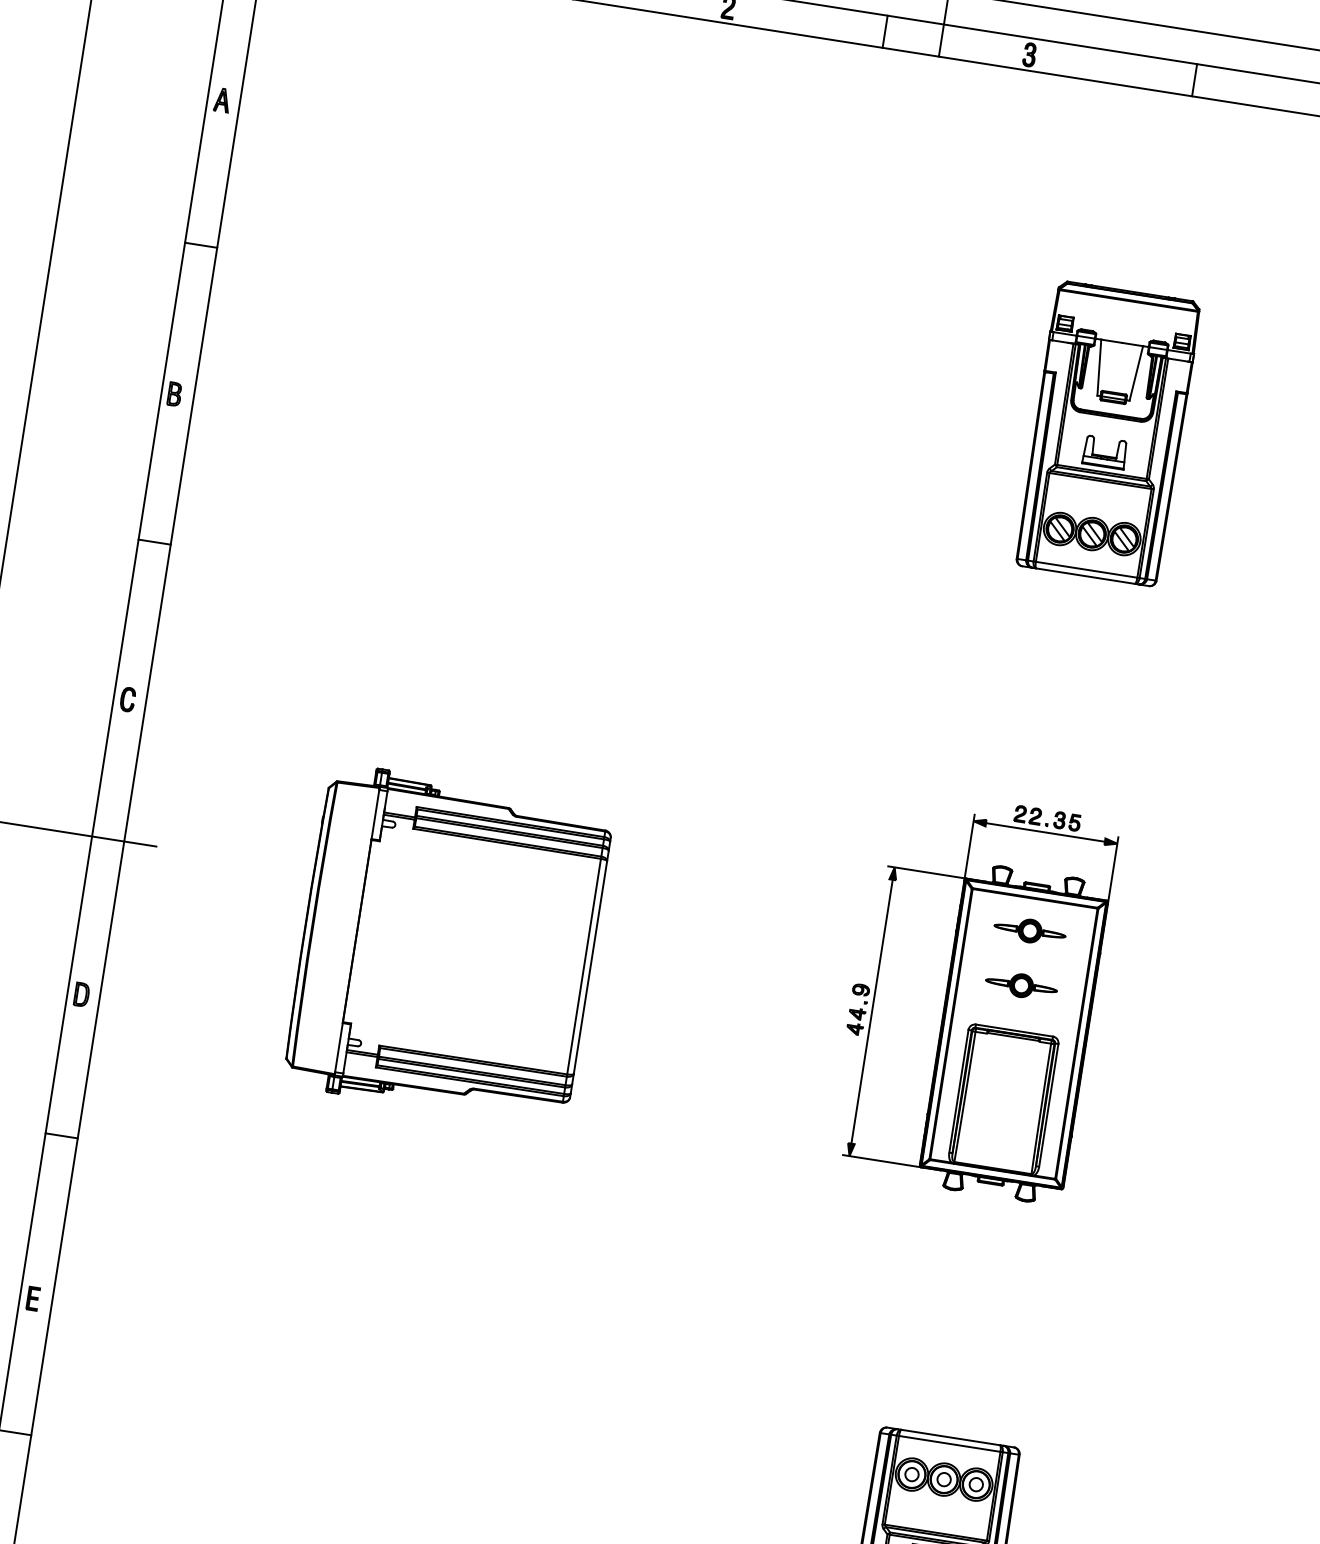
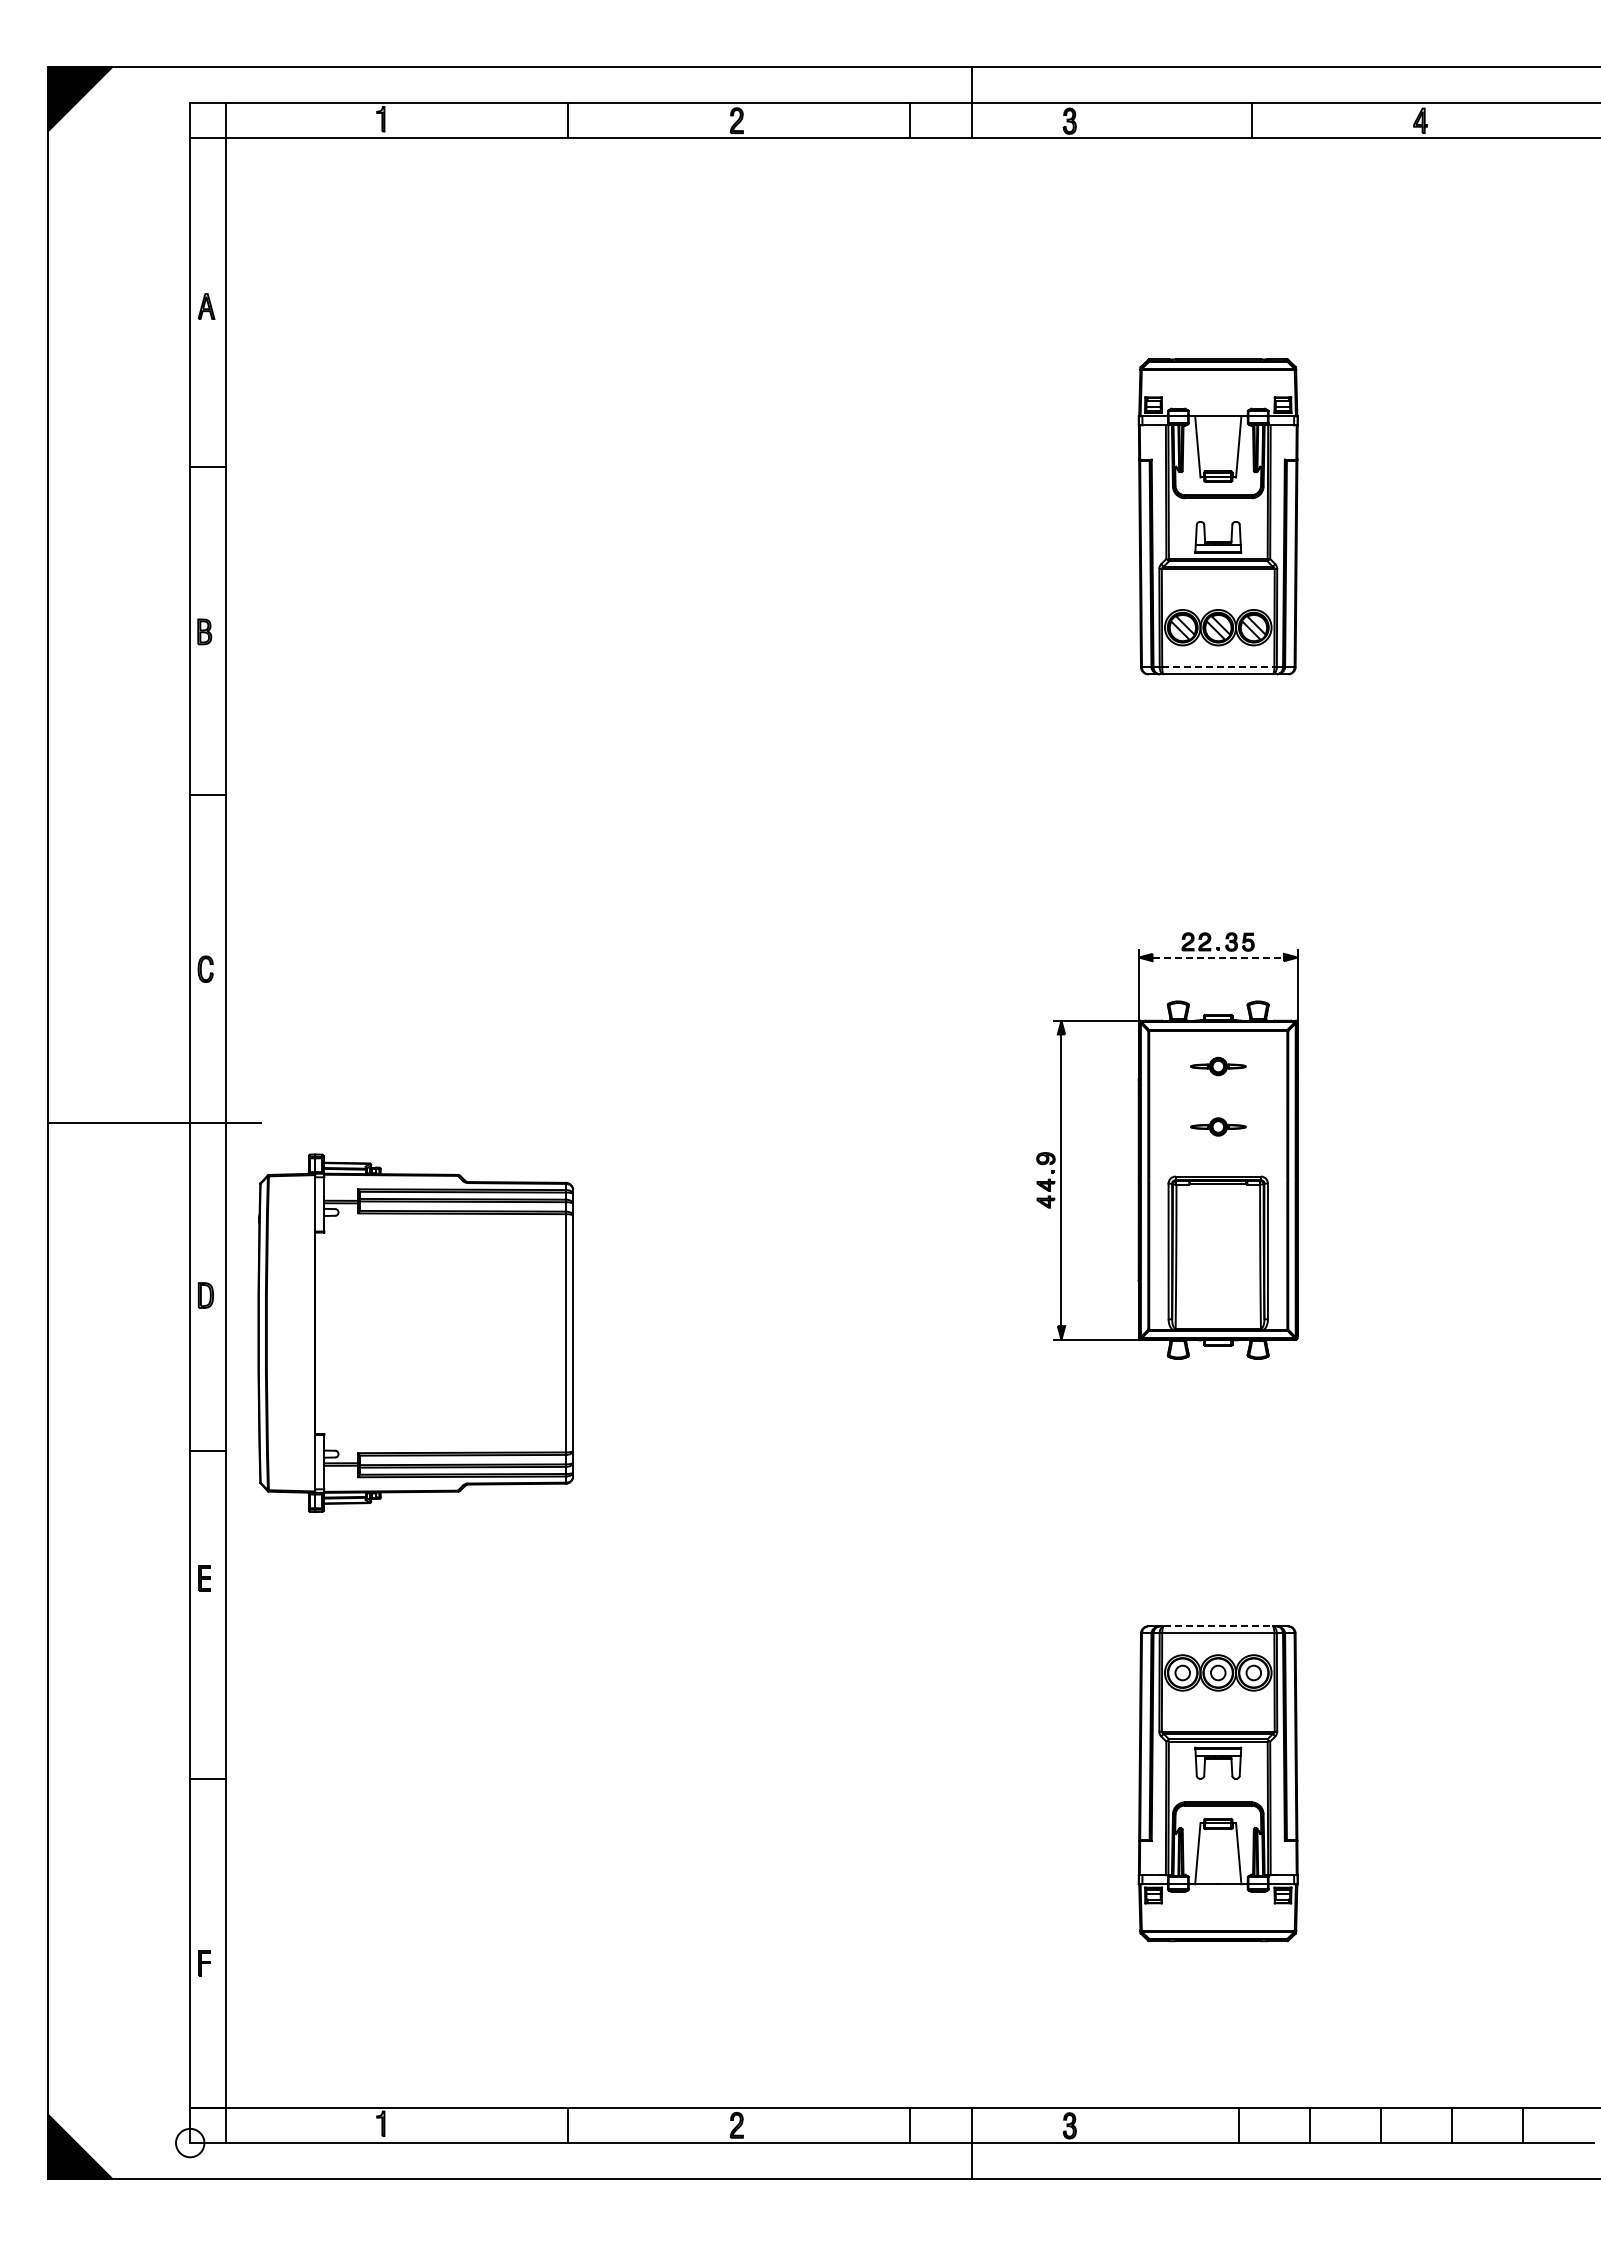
line: (1086, 570) -> (1218, 667), solid -> dashed
line: (1045, 832) -> (1218, 957), solid -> dashed
part: (1030, 931) -> (1218, 1066), size x0.7
part: (447, 944) -> (415, 1332), moved
part: (1021, 985) -> (1218, 1126), size x0.7
part: (32, 1298) -> (204, 1578), moved
line: (950, 1437) -> (1218, 1626), solid -> dashed

